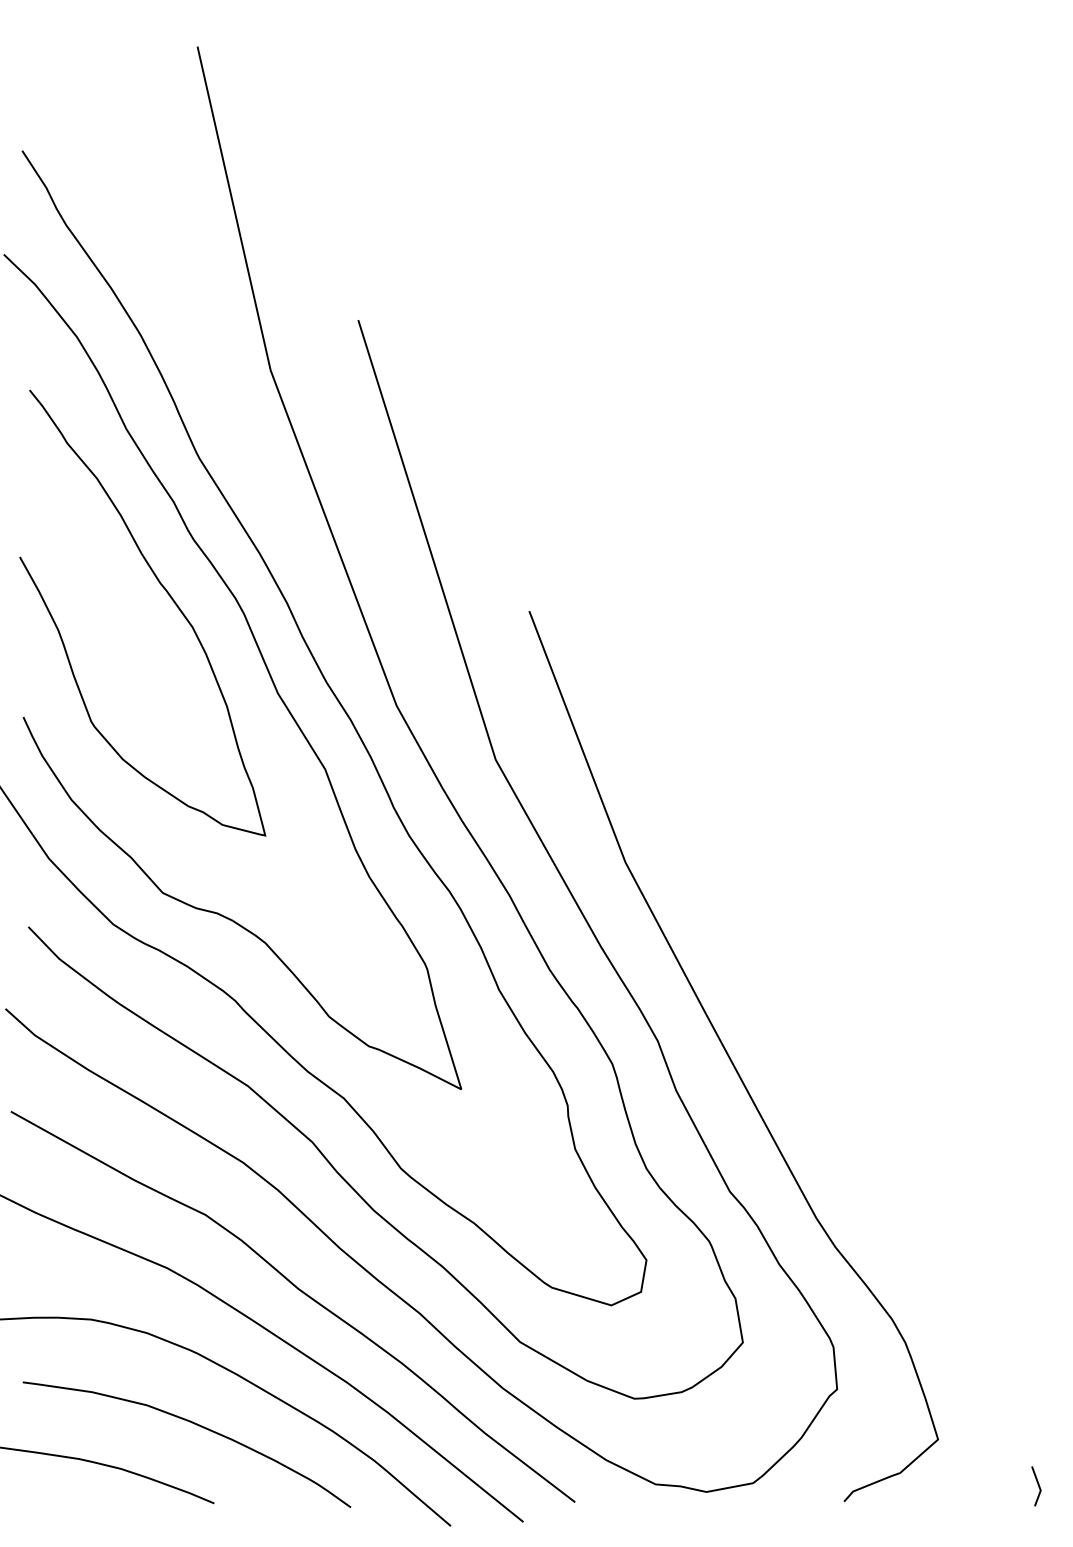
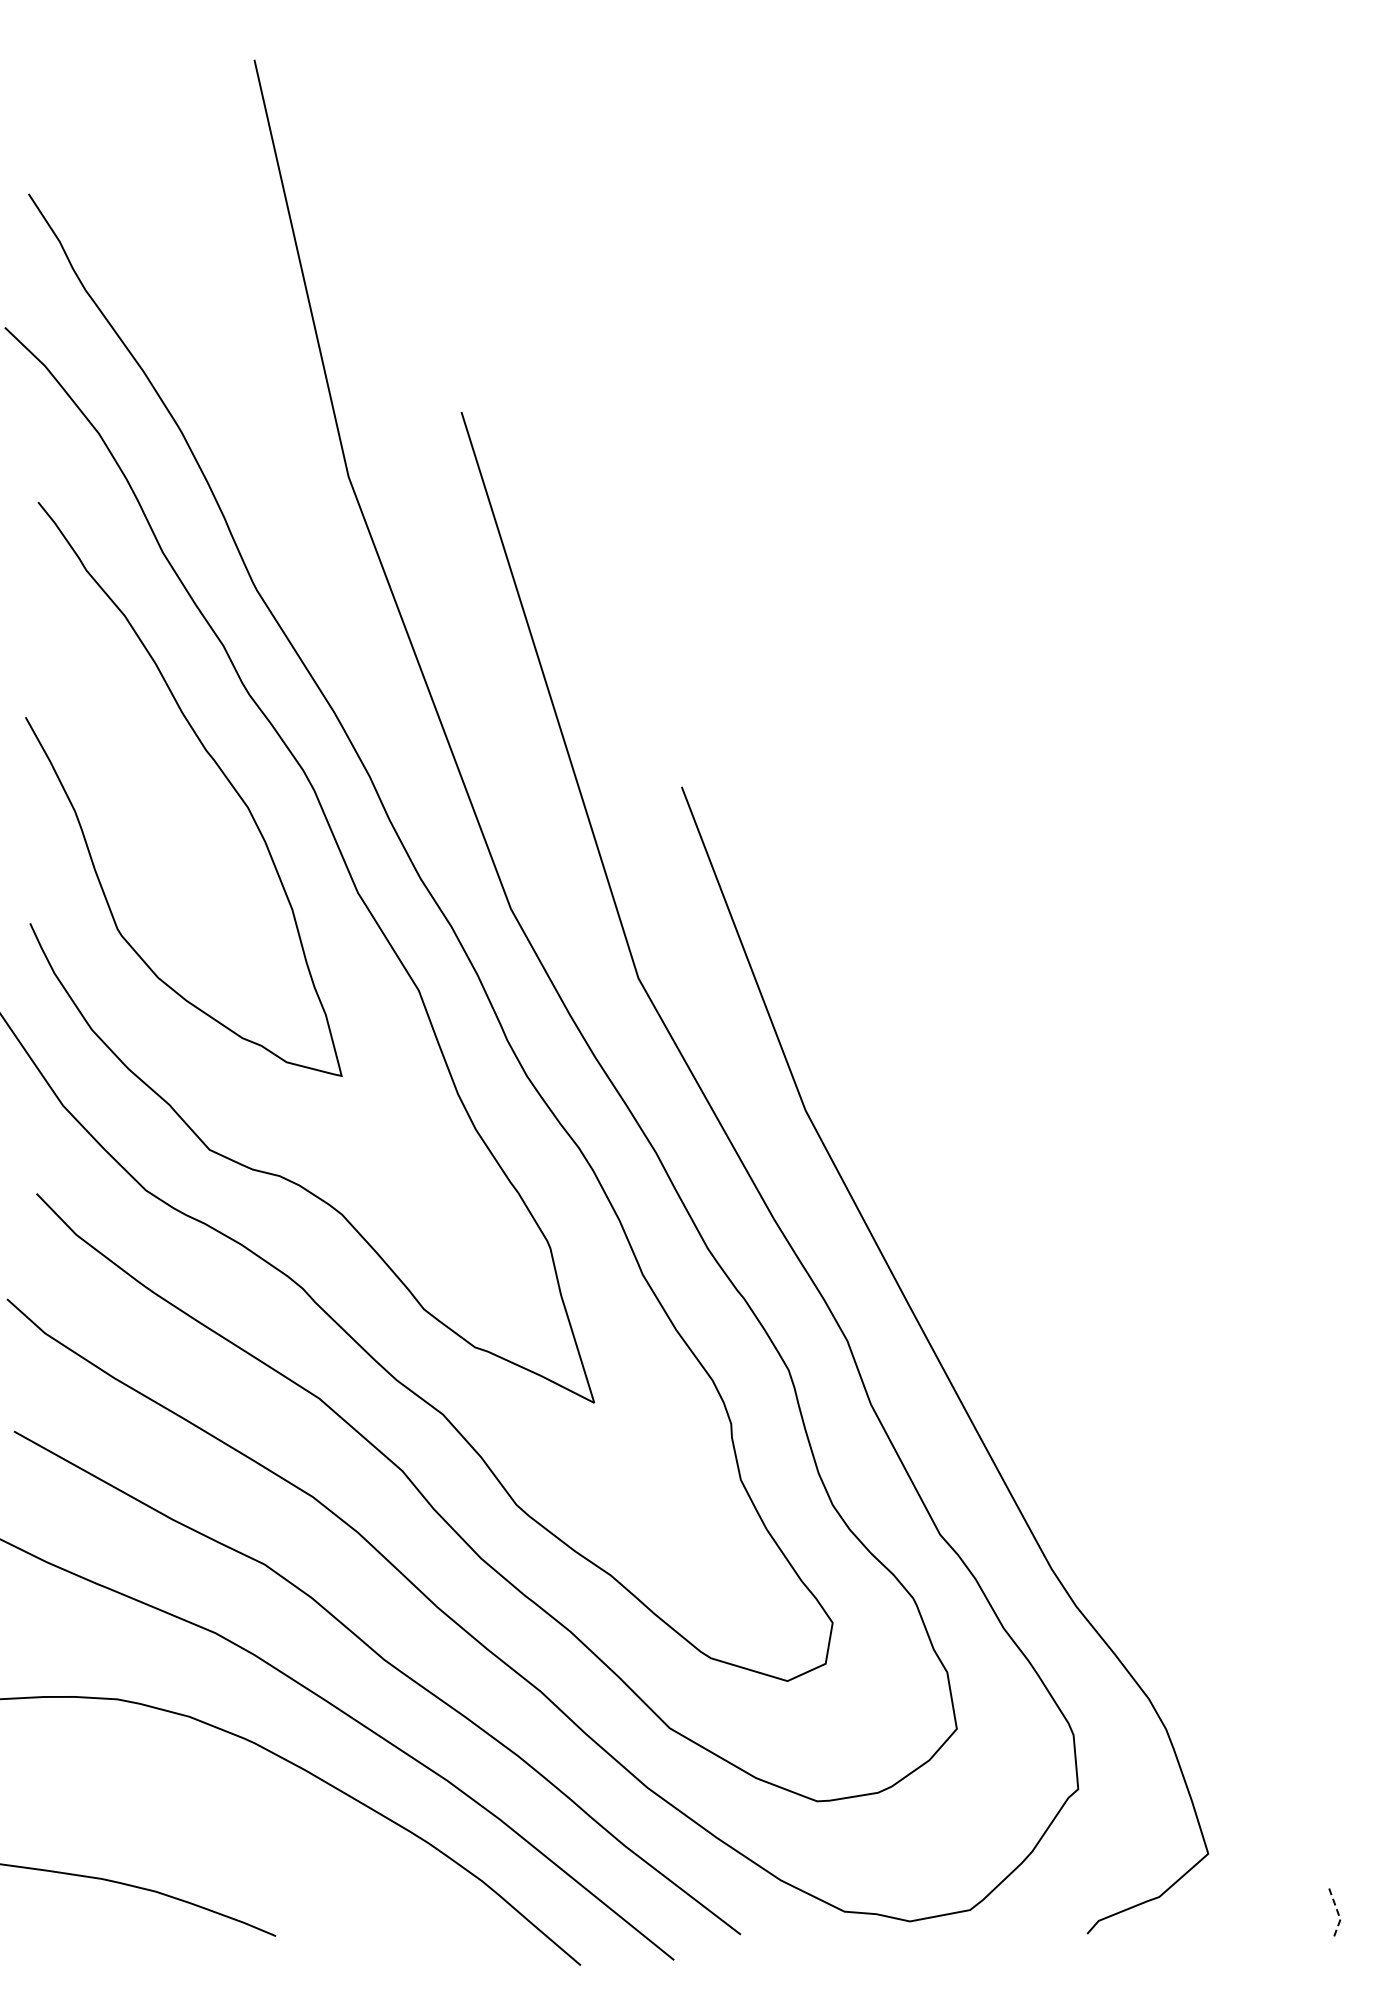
curve: (192, 1423) -> (248, 1833), removed
line: (1039, 1486) -> (1338, 1914), solid -> dashed

